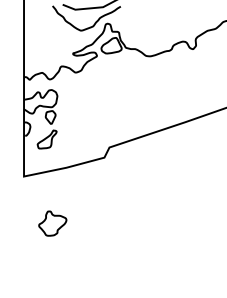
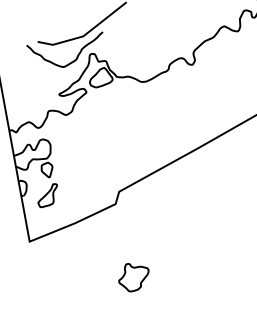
part: (52, 223) -> (133, 276), moved

